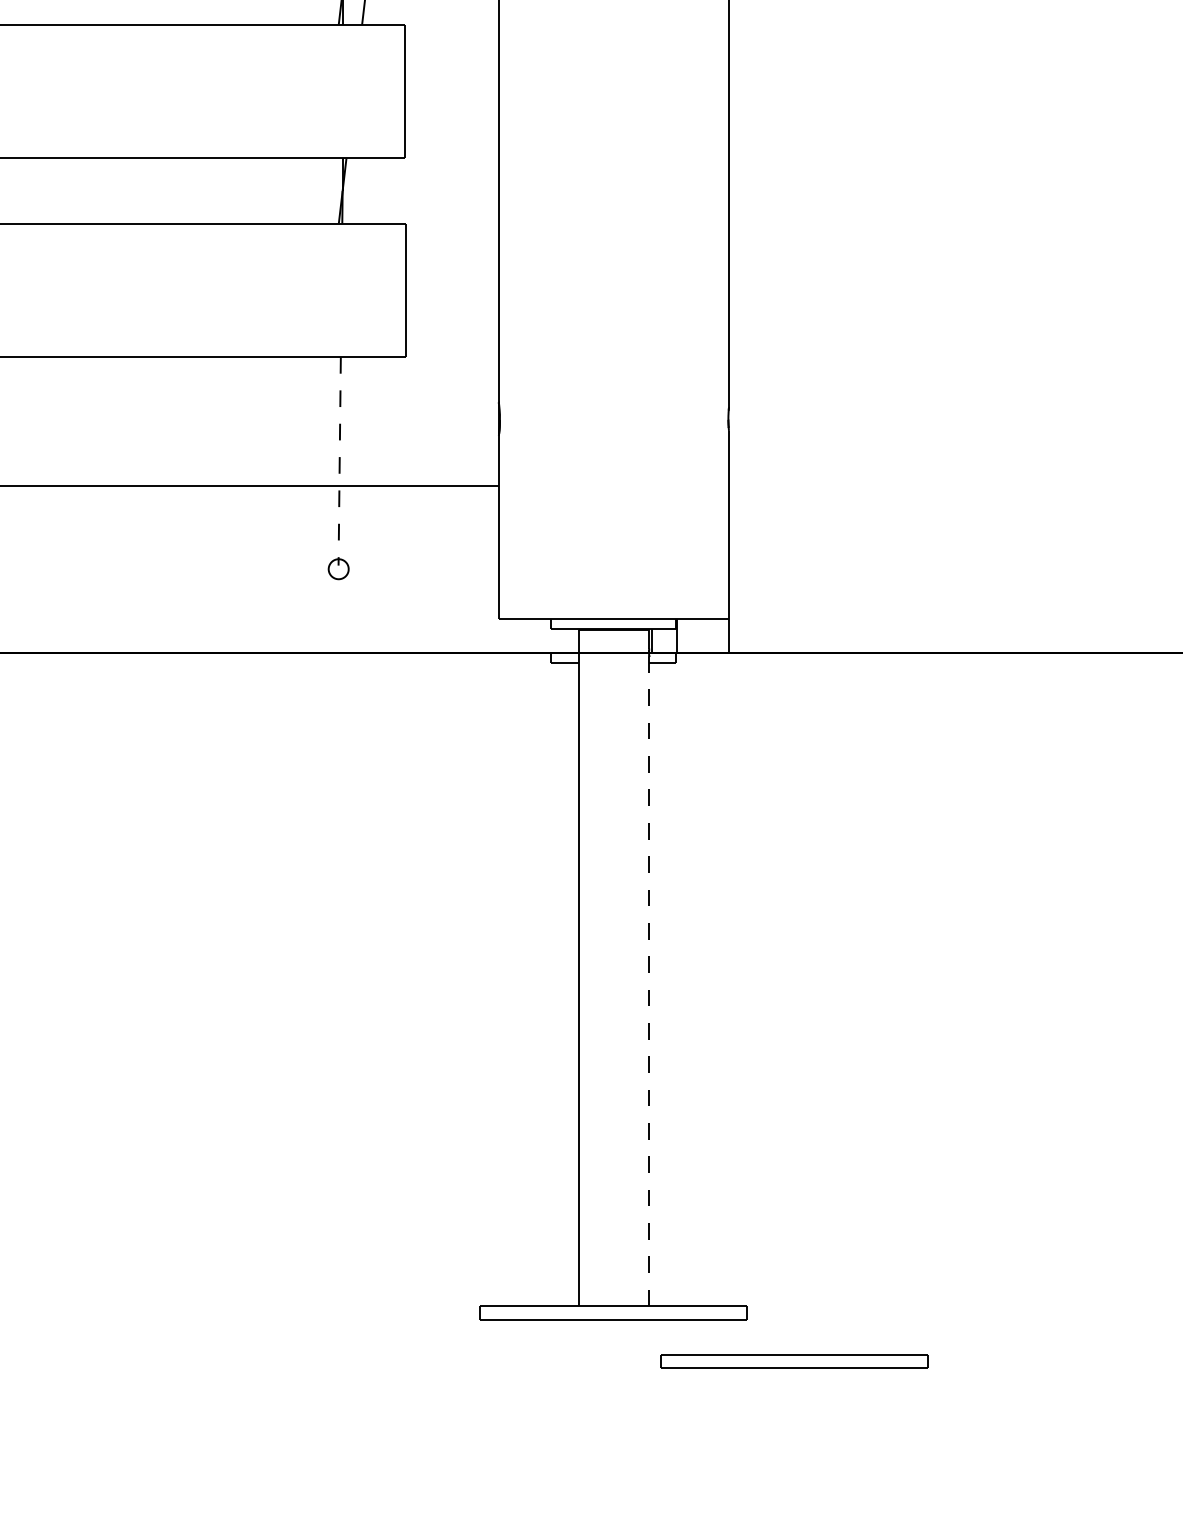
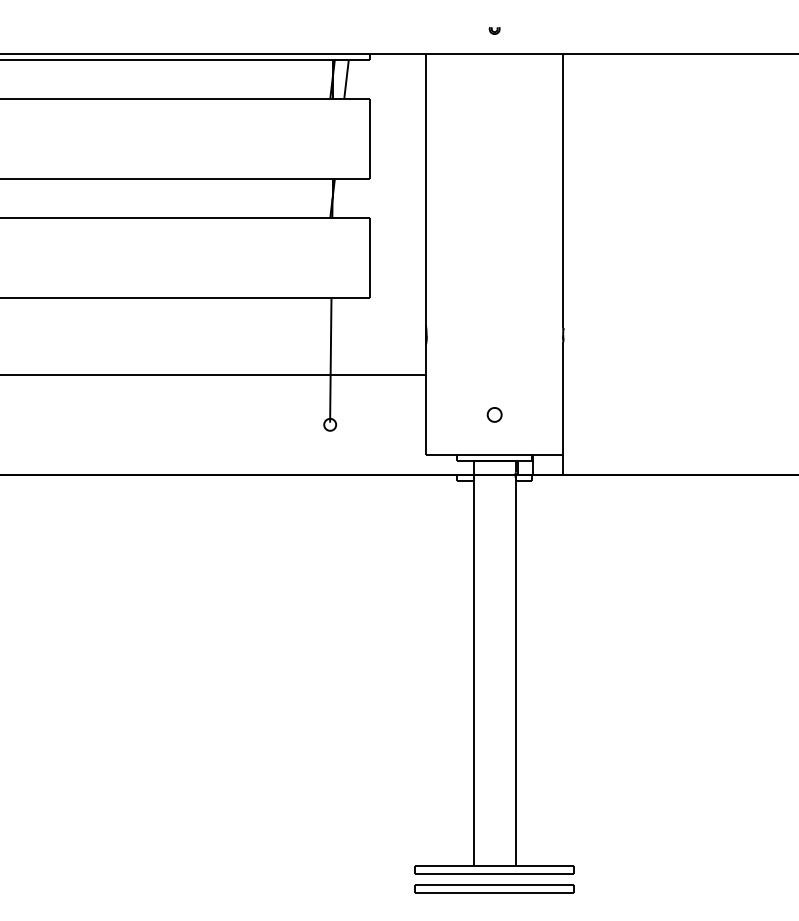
line: (339, 461) -> (330, 360), dashed -> solid
part: (613, 551) -> (494, 414), added
line: (648, 980) -> (515, 670), dashed -> solid
part: (794, 1359) -> (494, 888), moved

